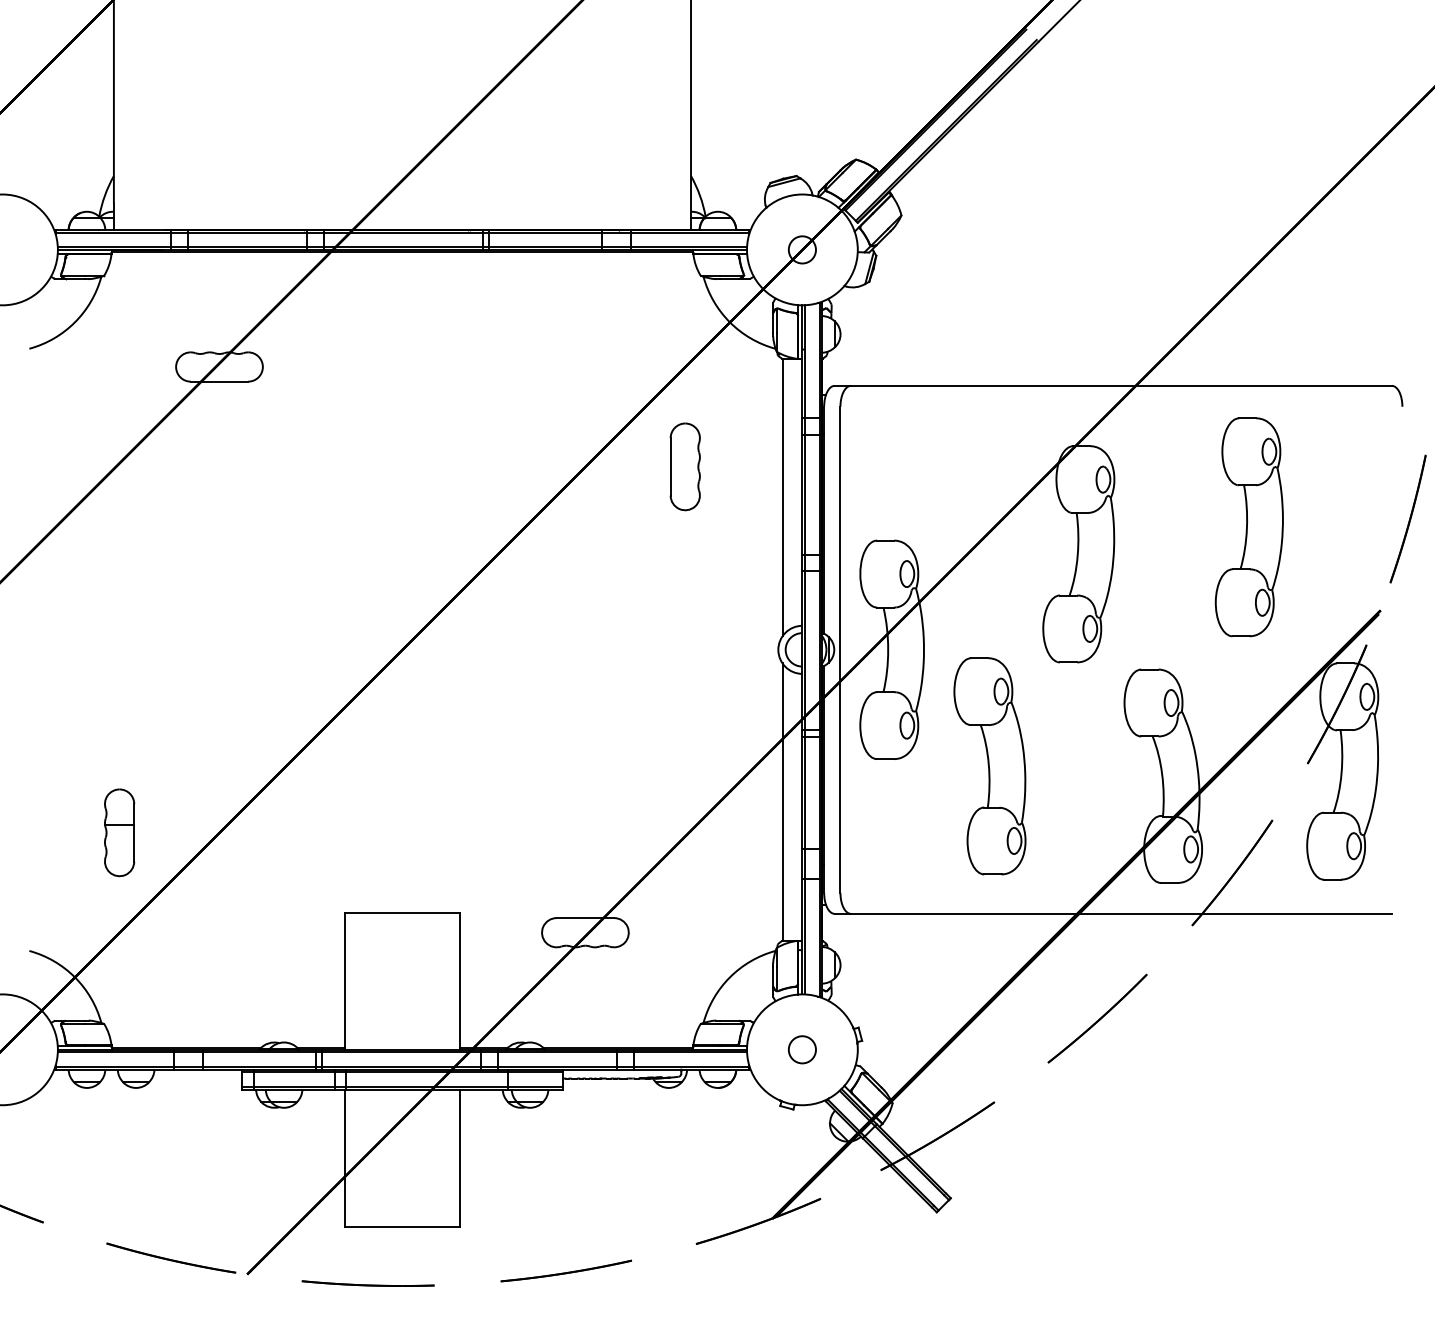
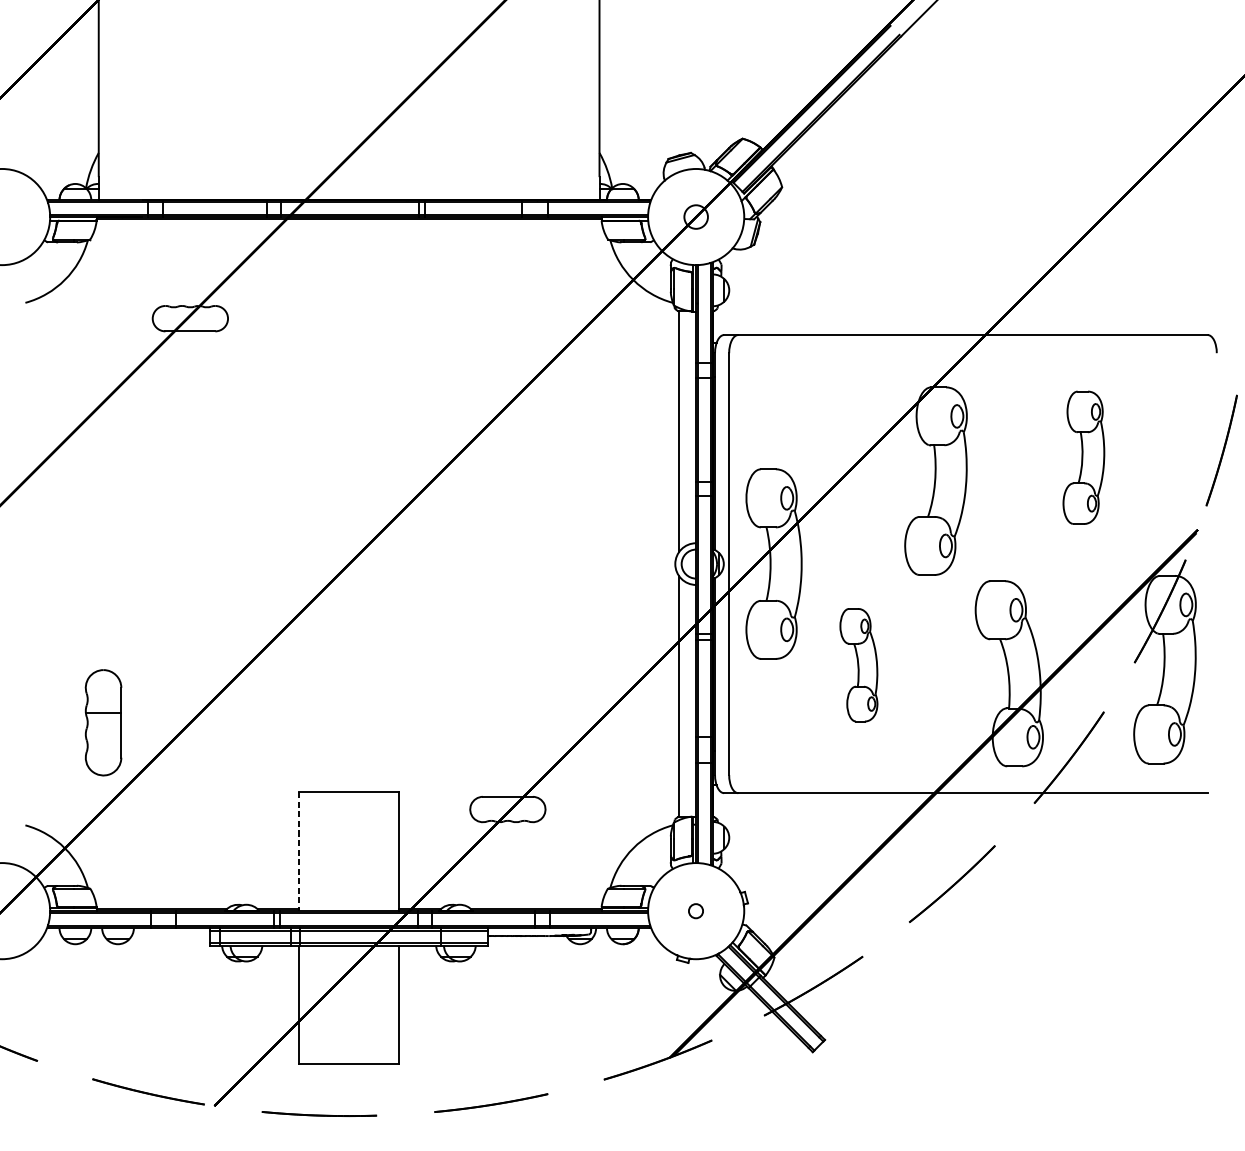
part: (684, 466) -> (593, 404), removed
part: (1248, 527) -> (1083, 457), size x0.7
part: (989, 766) -> (858, 665), size x0.6
part: (119, 832) -> (103, 722), size x1.4
line: (344, 981) -> (298, 851), solid -> dashed
circle: (801, 1049) -> (695, 910), size x0.6

